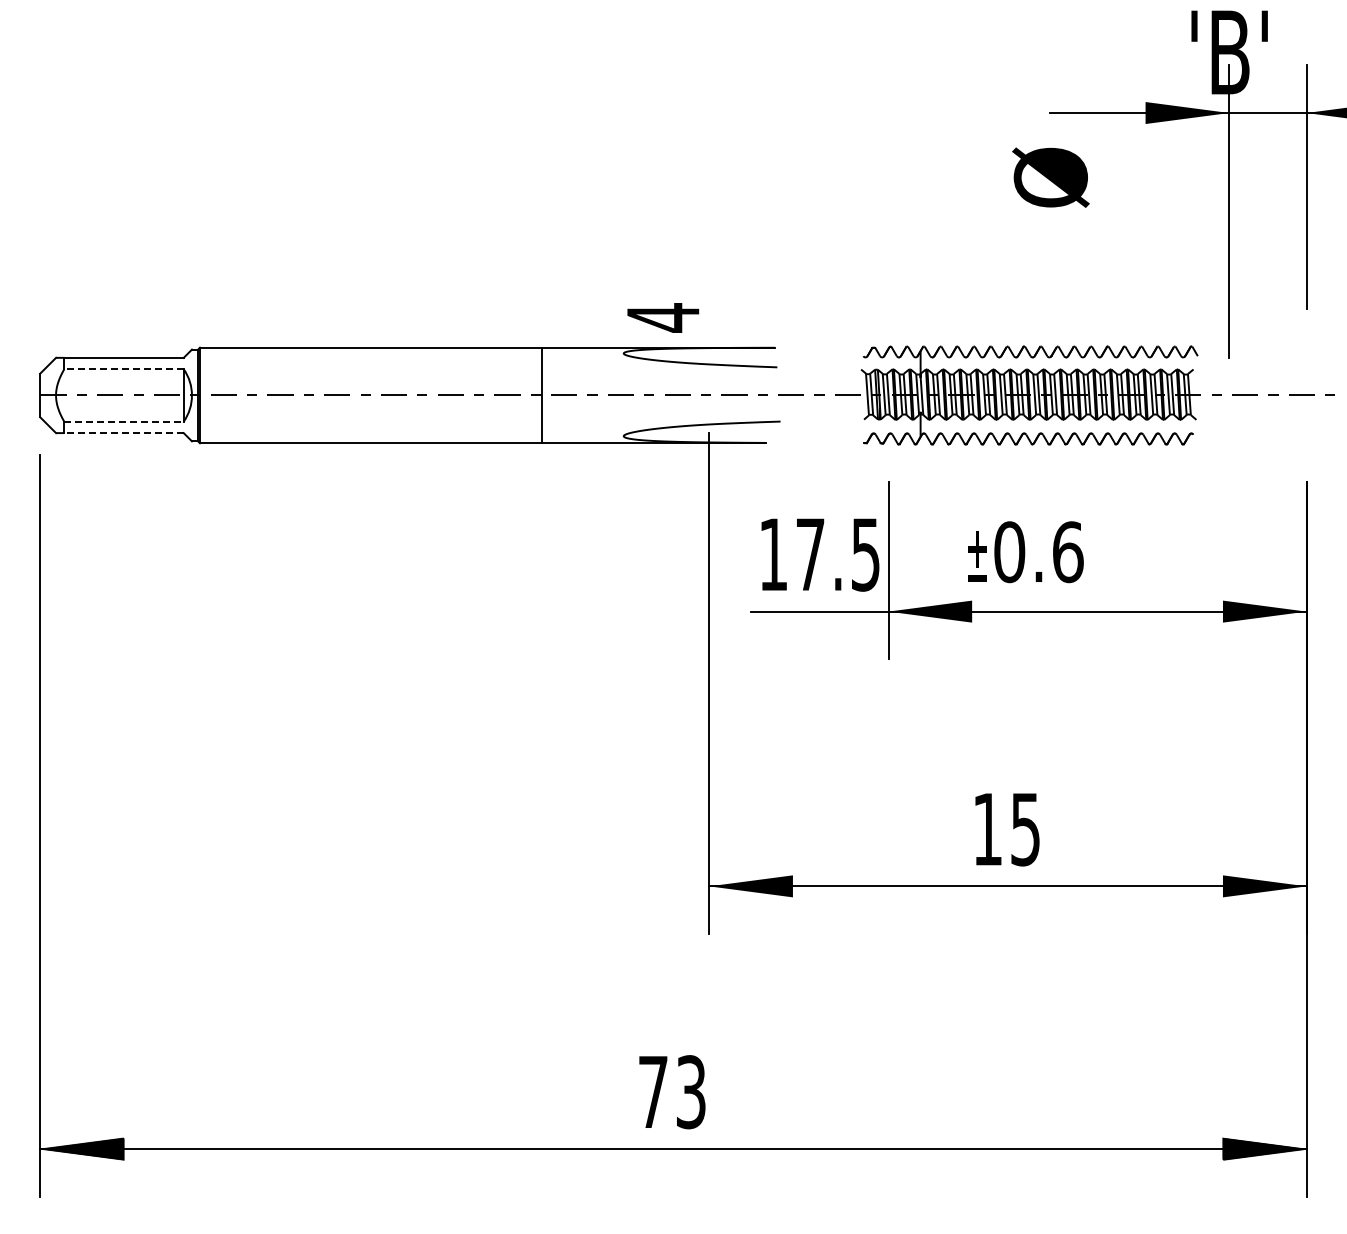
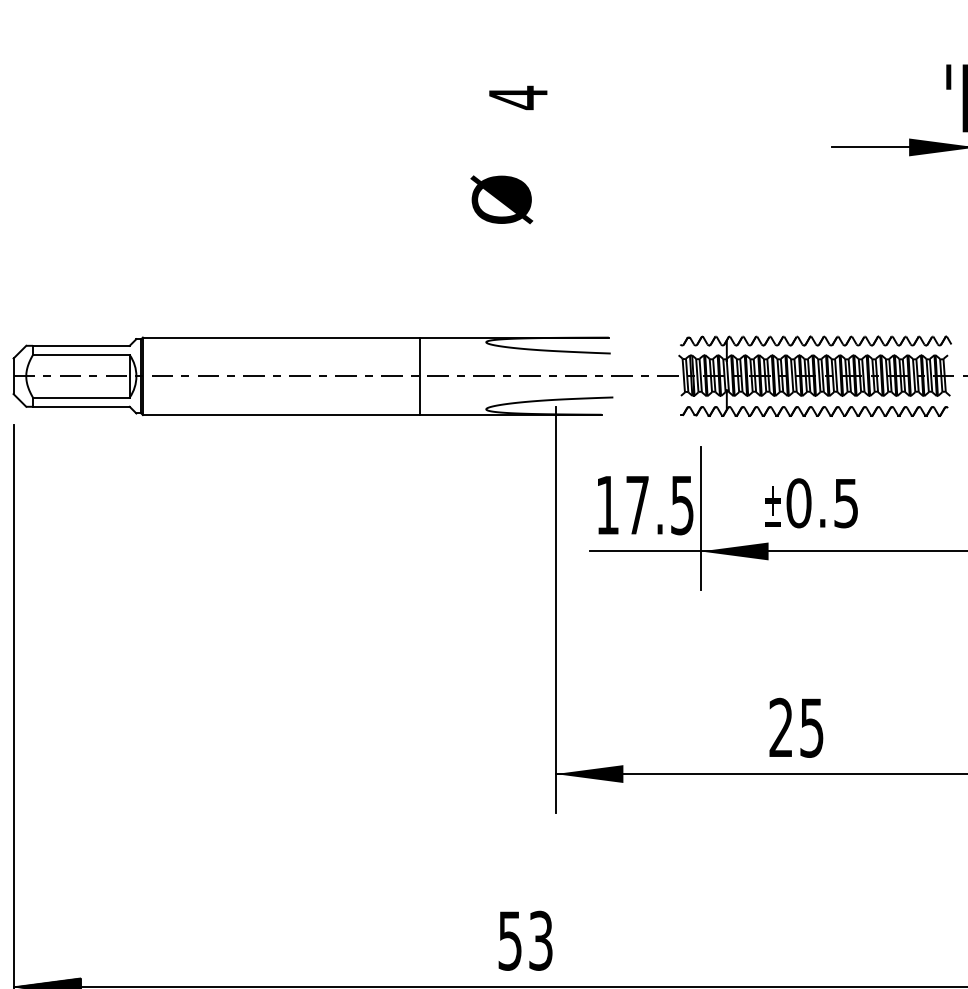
text: (1050, 177) -> (501, 199), moved
text: (663, 317) -> (518, 97), moved
line: (124, 369) -> (81, 355), dashed -> solid
line: (124, 421) -> (81, 397), dashed -> solid
line: (124, 433) -> (81, 407), dashed -> solid
text: (1068, 552) -> (846, 503), 0.6 -> 0.5
text: (987, 828) -> (781, 727), 15 -> 25
text: (653, 1092) -> (510, 941), 73 -> 53

